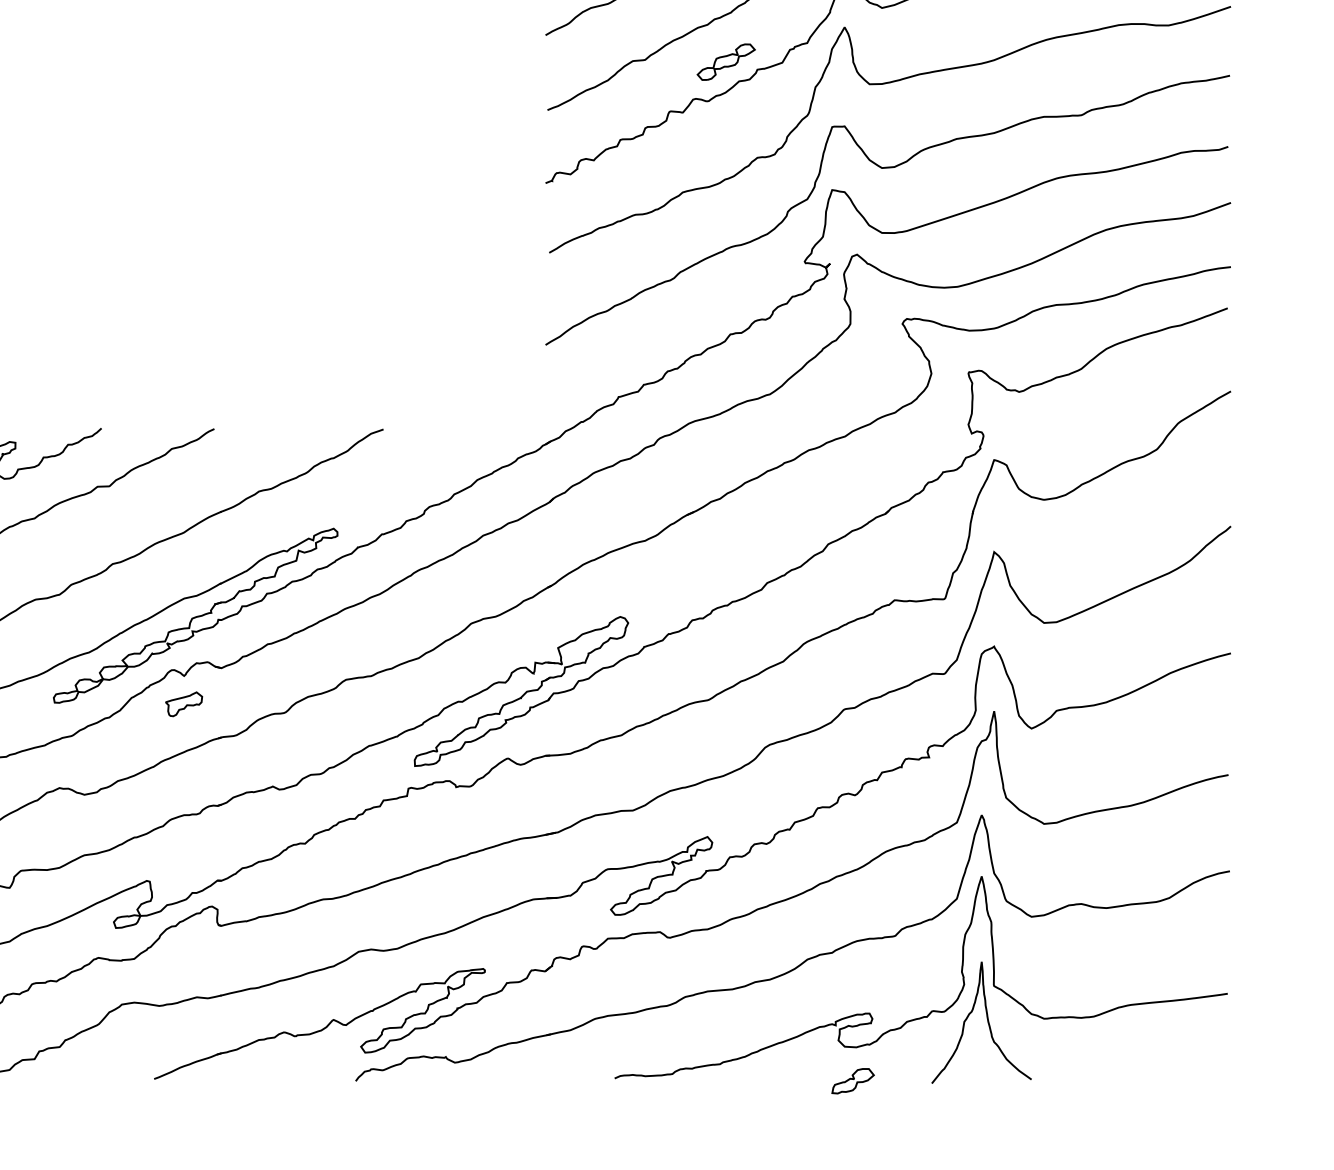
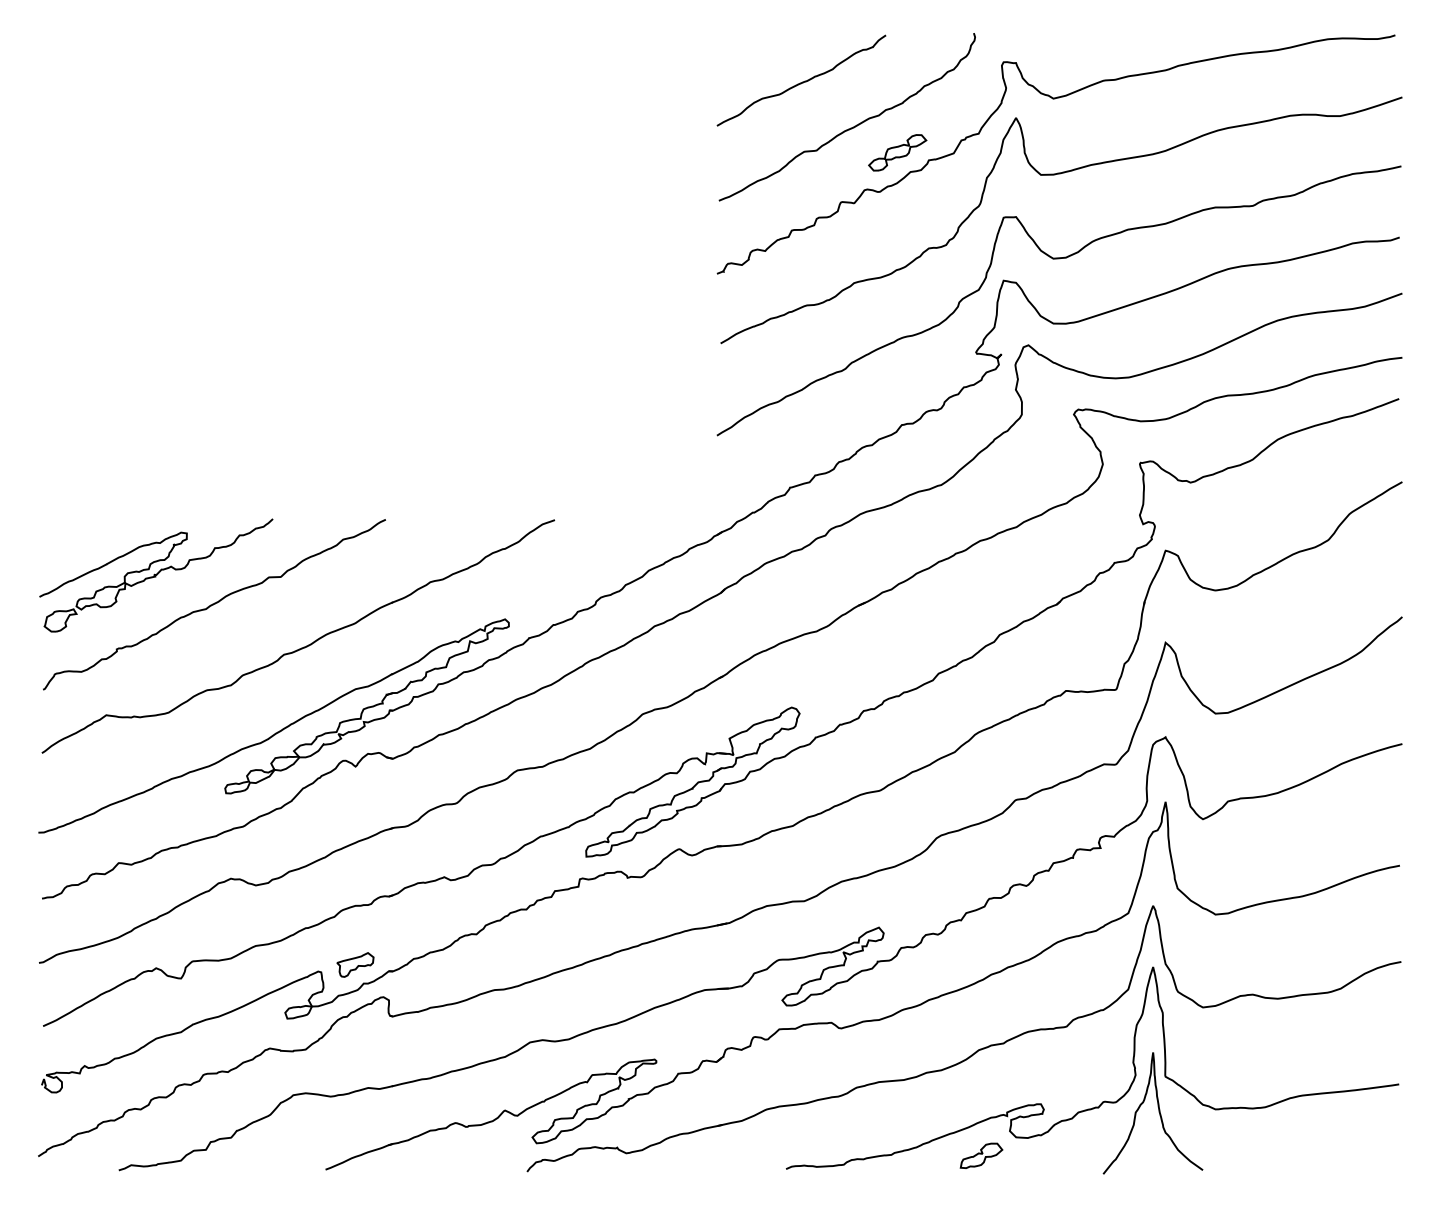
part: (184, 703) -> (355, 964), moved
part: (853, 1080) -> (981, 1155), moved

